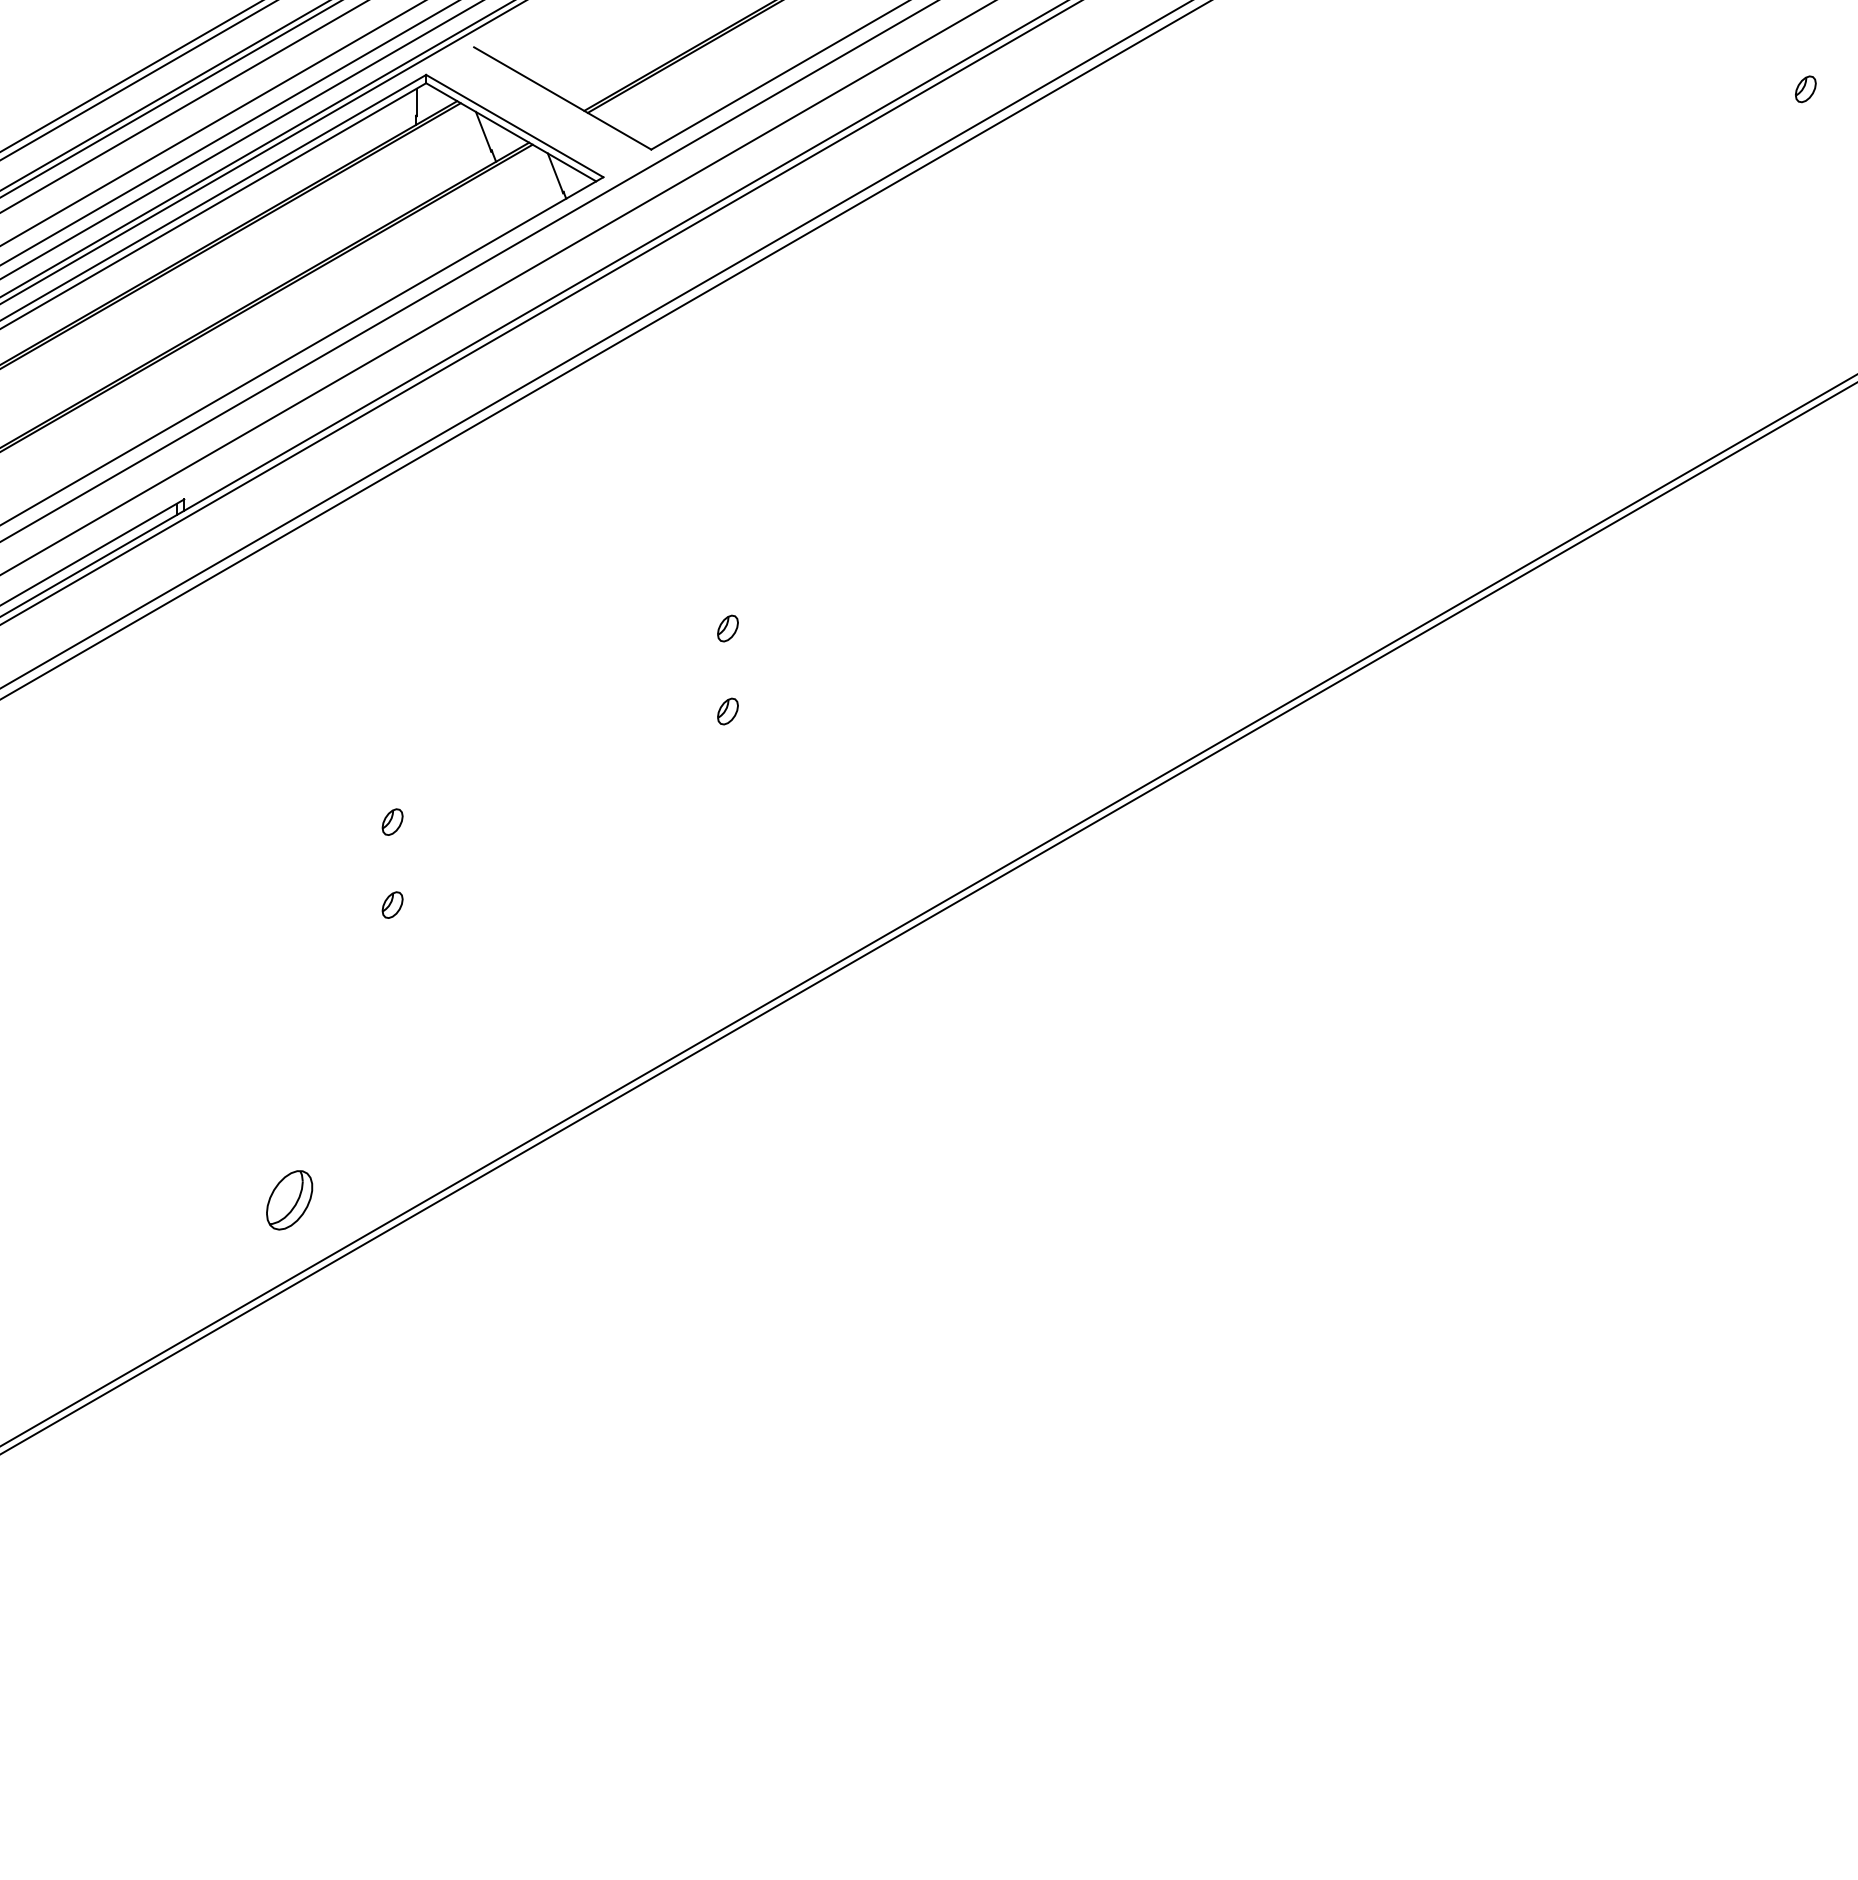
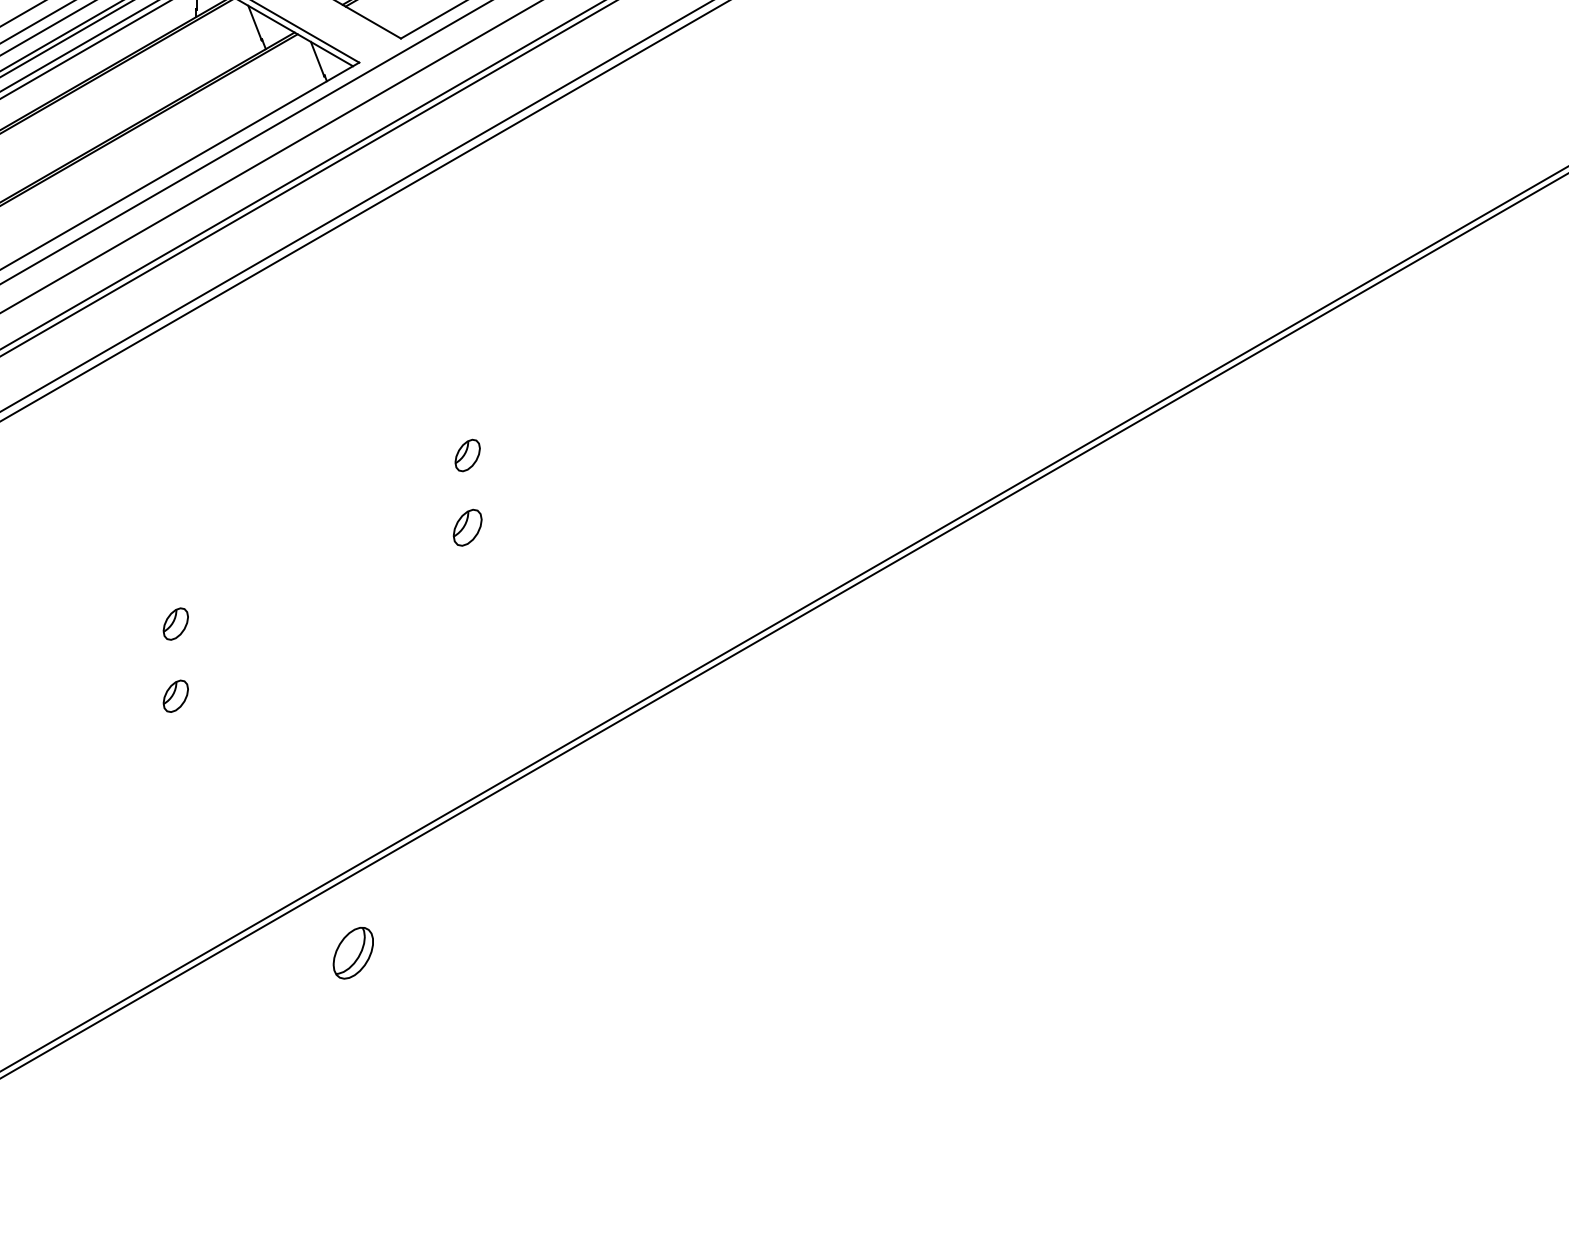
part: (727, 628) -> (467, 455), size x1.4
part: (727, 711) -> (467, 527), size x1.6
part: (392, 821) -> (175, 623), size x1.4
part: (392, 904) -> (175, 695), size x1.4
part: (289, 1200) -> (353, 953), moved

